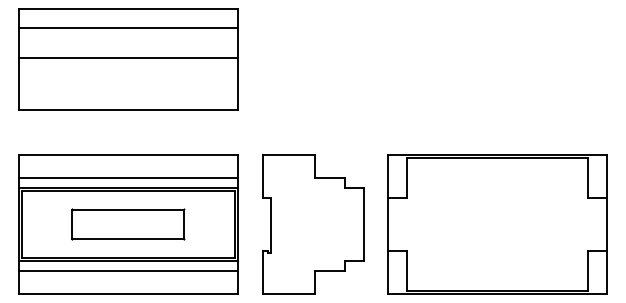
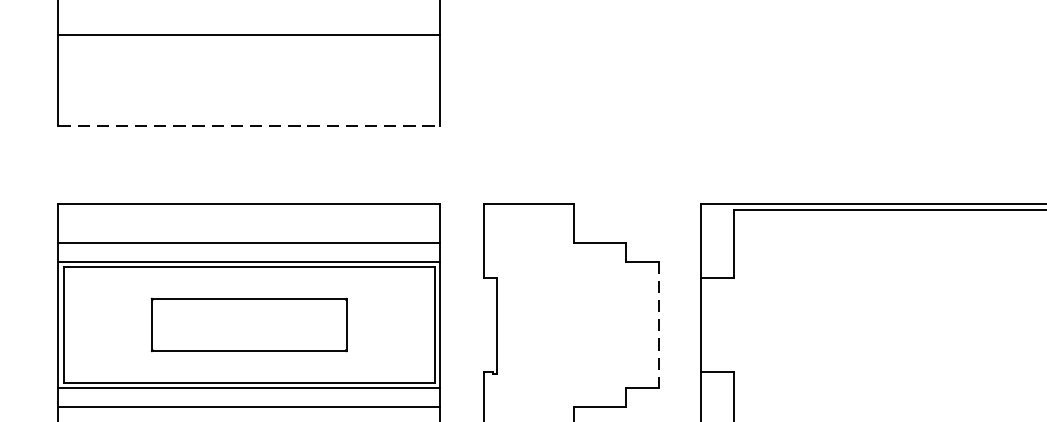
line: (128, 110) -> (249, 126), solid -> dashed
line: (363, 225) -> (658, 326), solid -> dashed

